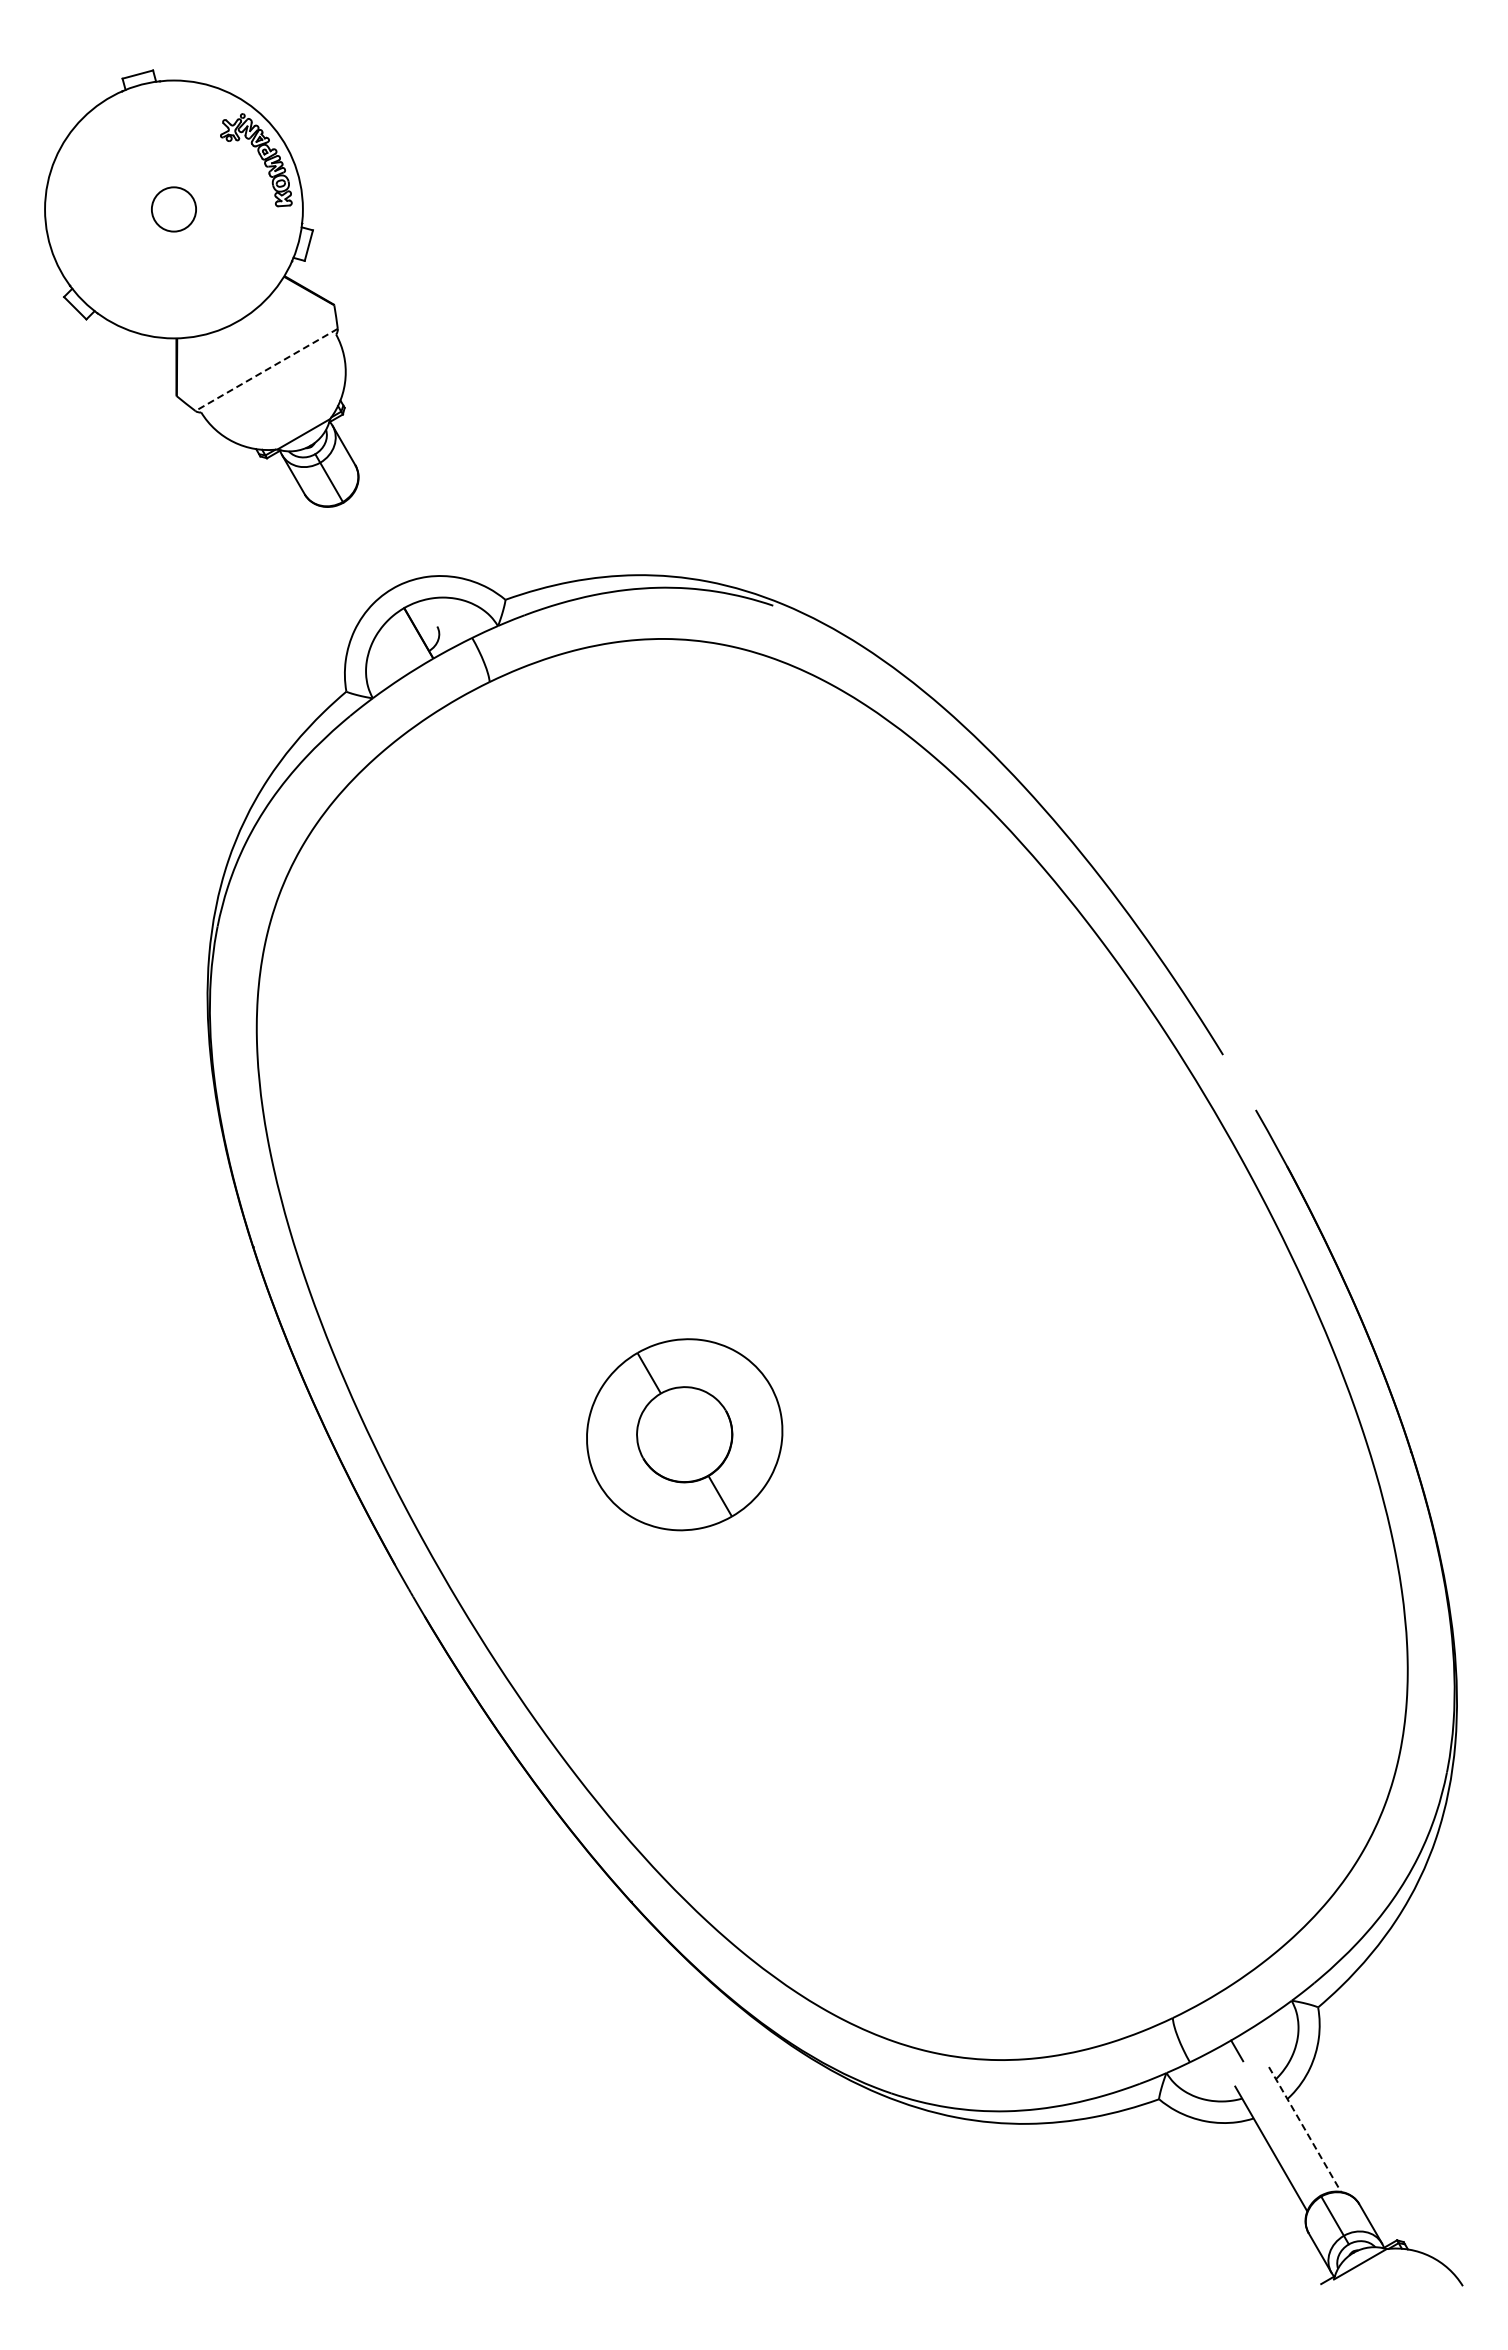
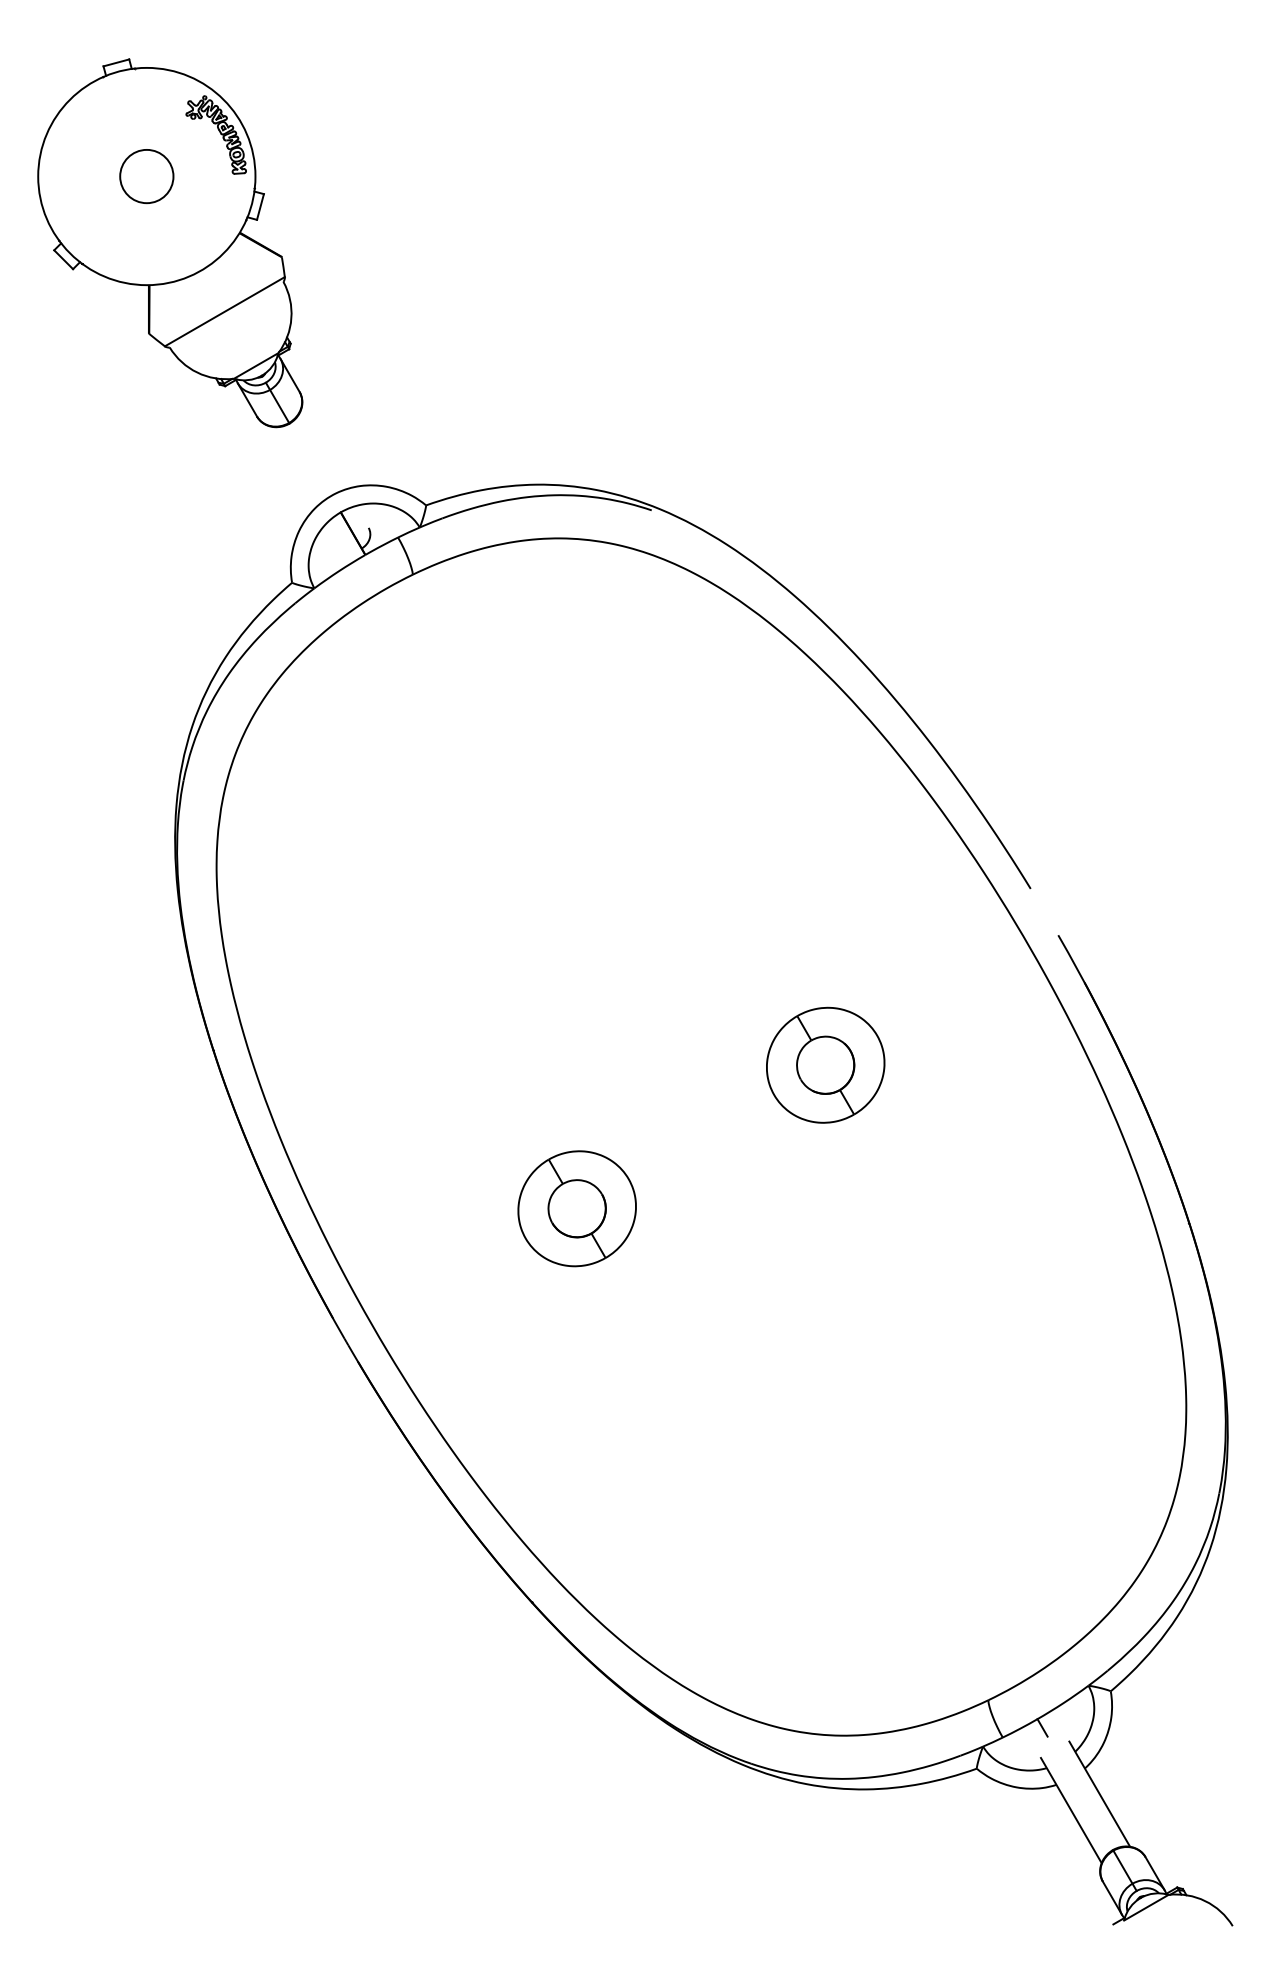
circle: (173, 209) -> (146, 176), size x1.43
line: (266, 370) -> (224, 312), dashed -> solid
part: (979, 1264) -> (825, 1065), added
part: (684, 1434) -> (576, 1208), size x0.71
line: (1305, 2129) -> (1100, 1794), dashed -> solid

